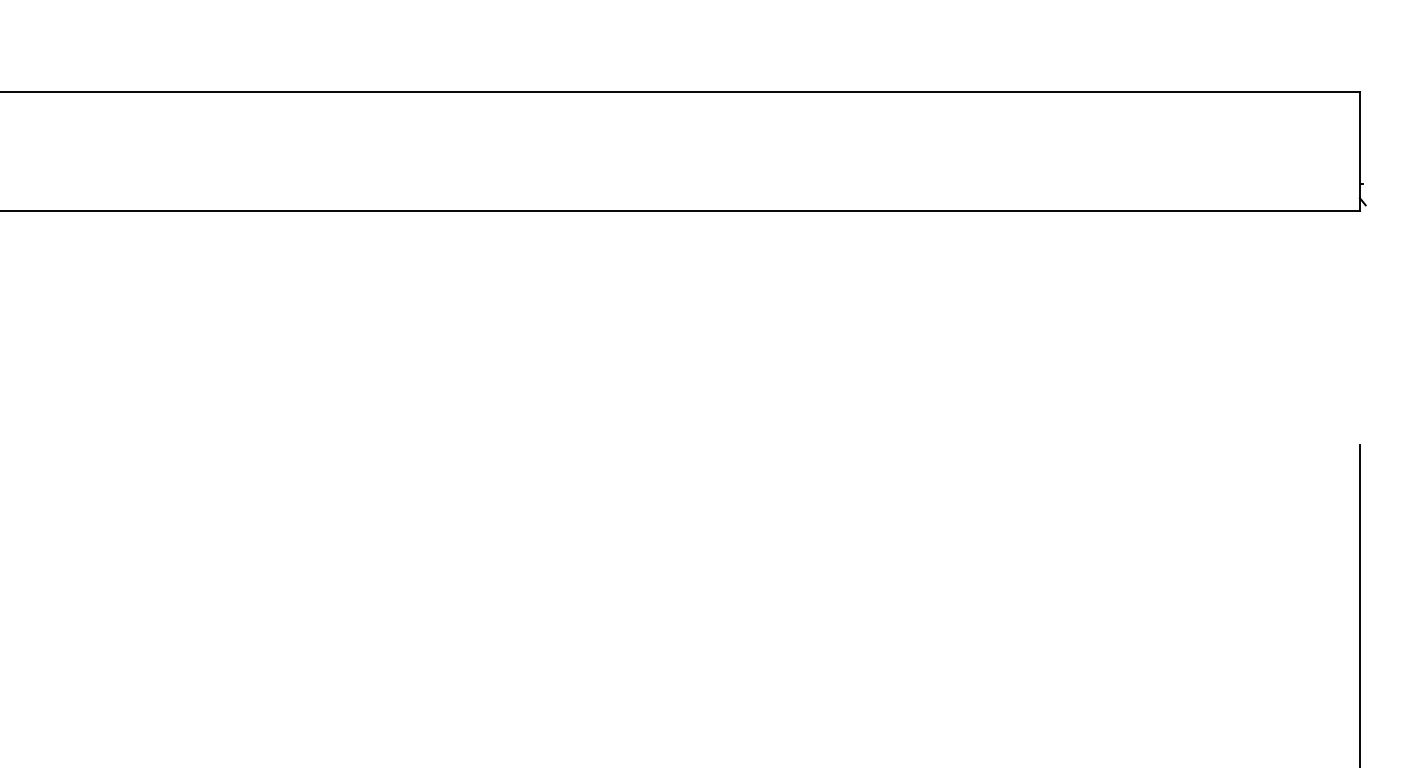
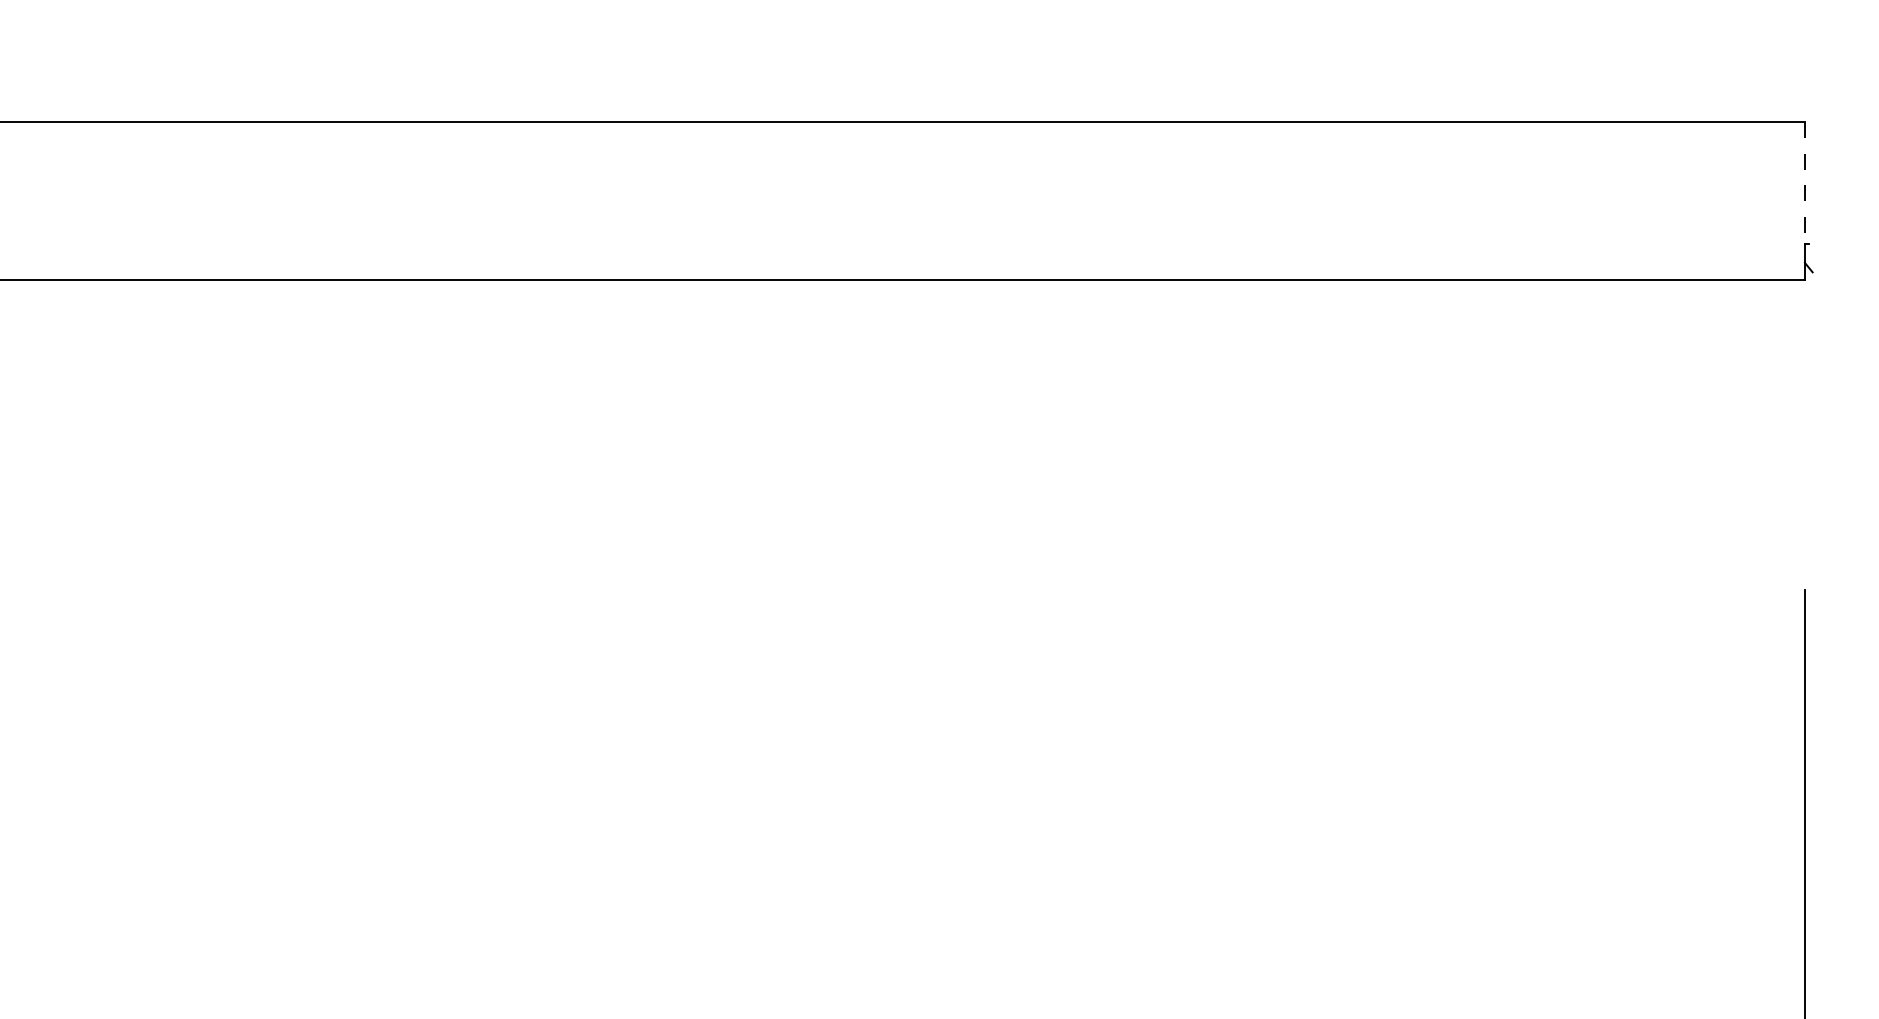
line: (1359, 138) -> (1804, 183), solid -> dashed

